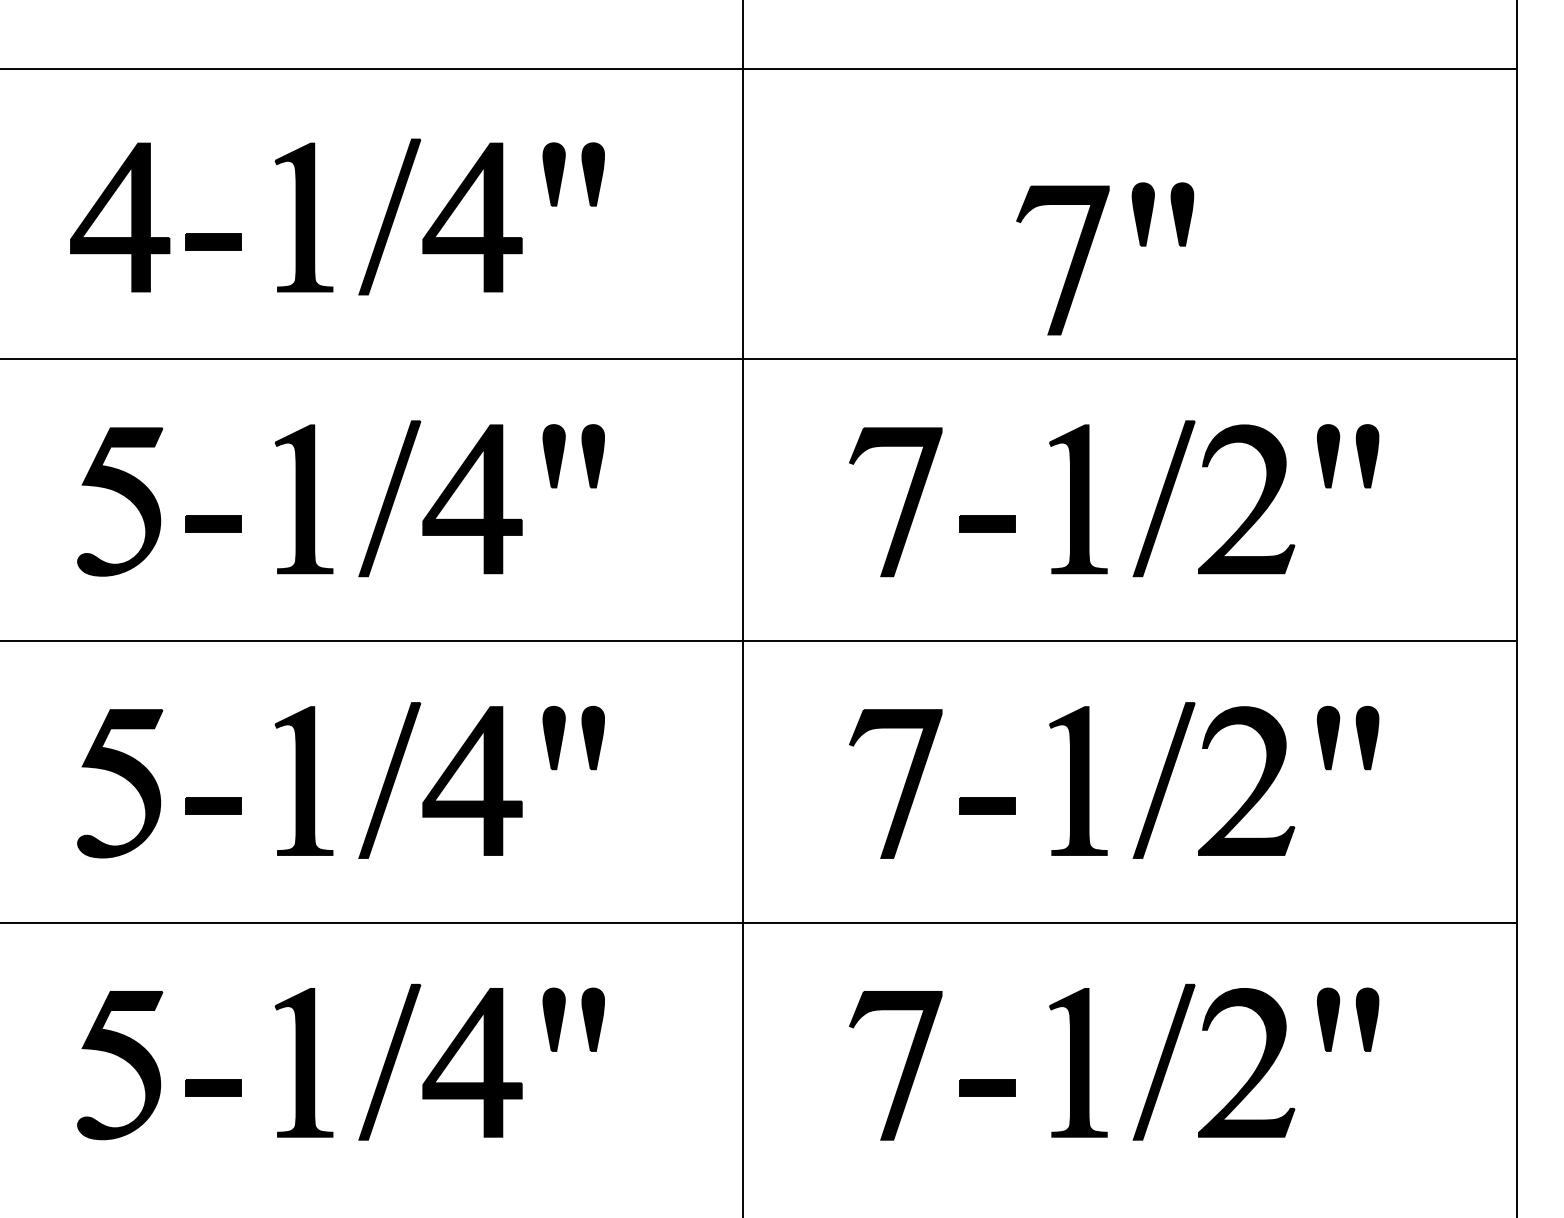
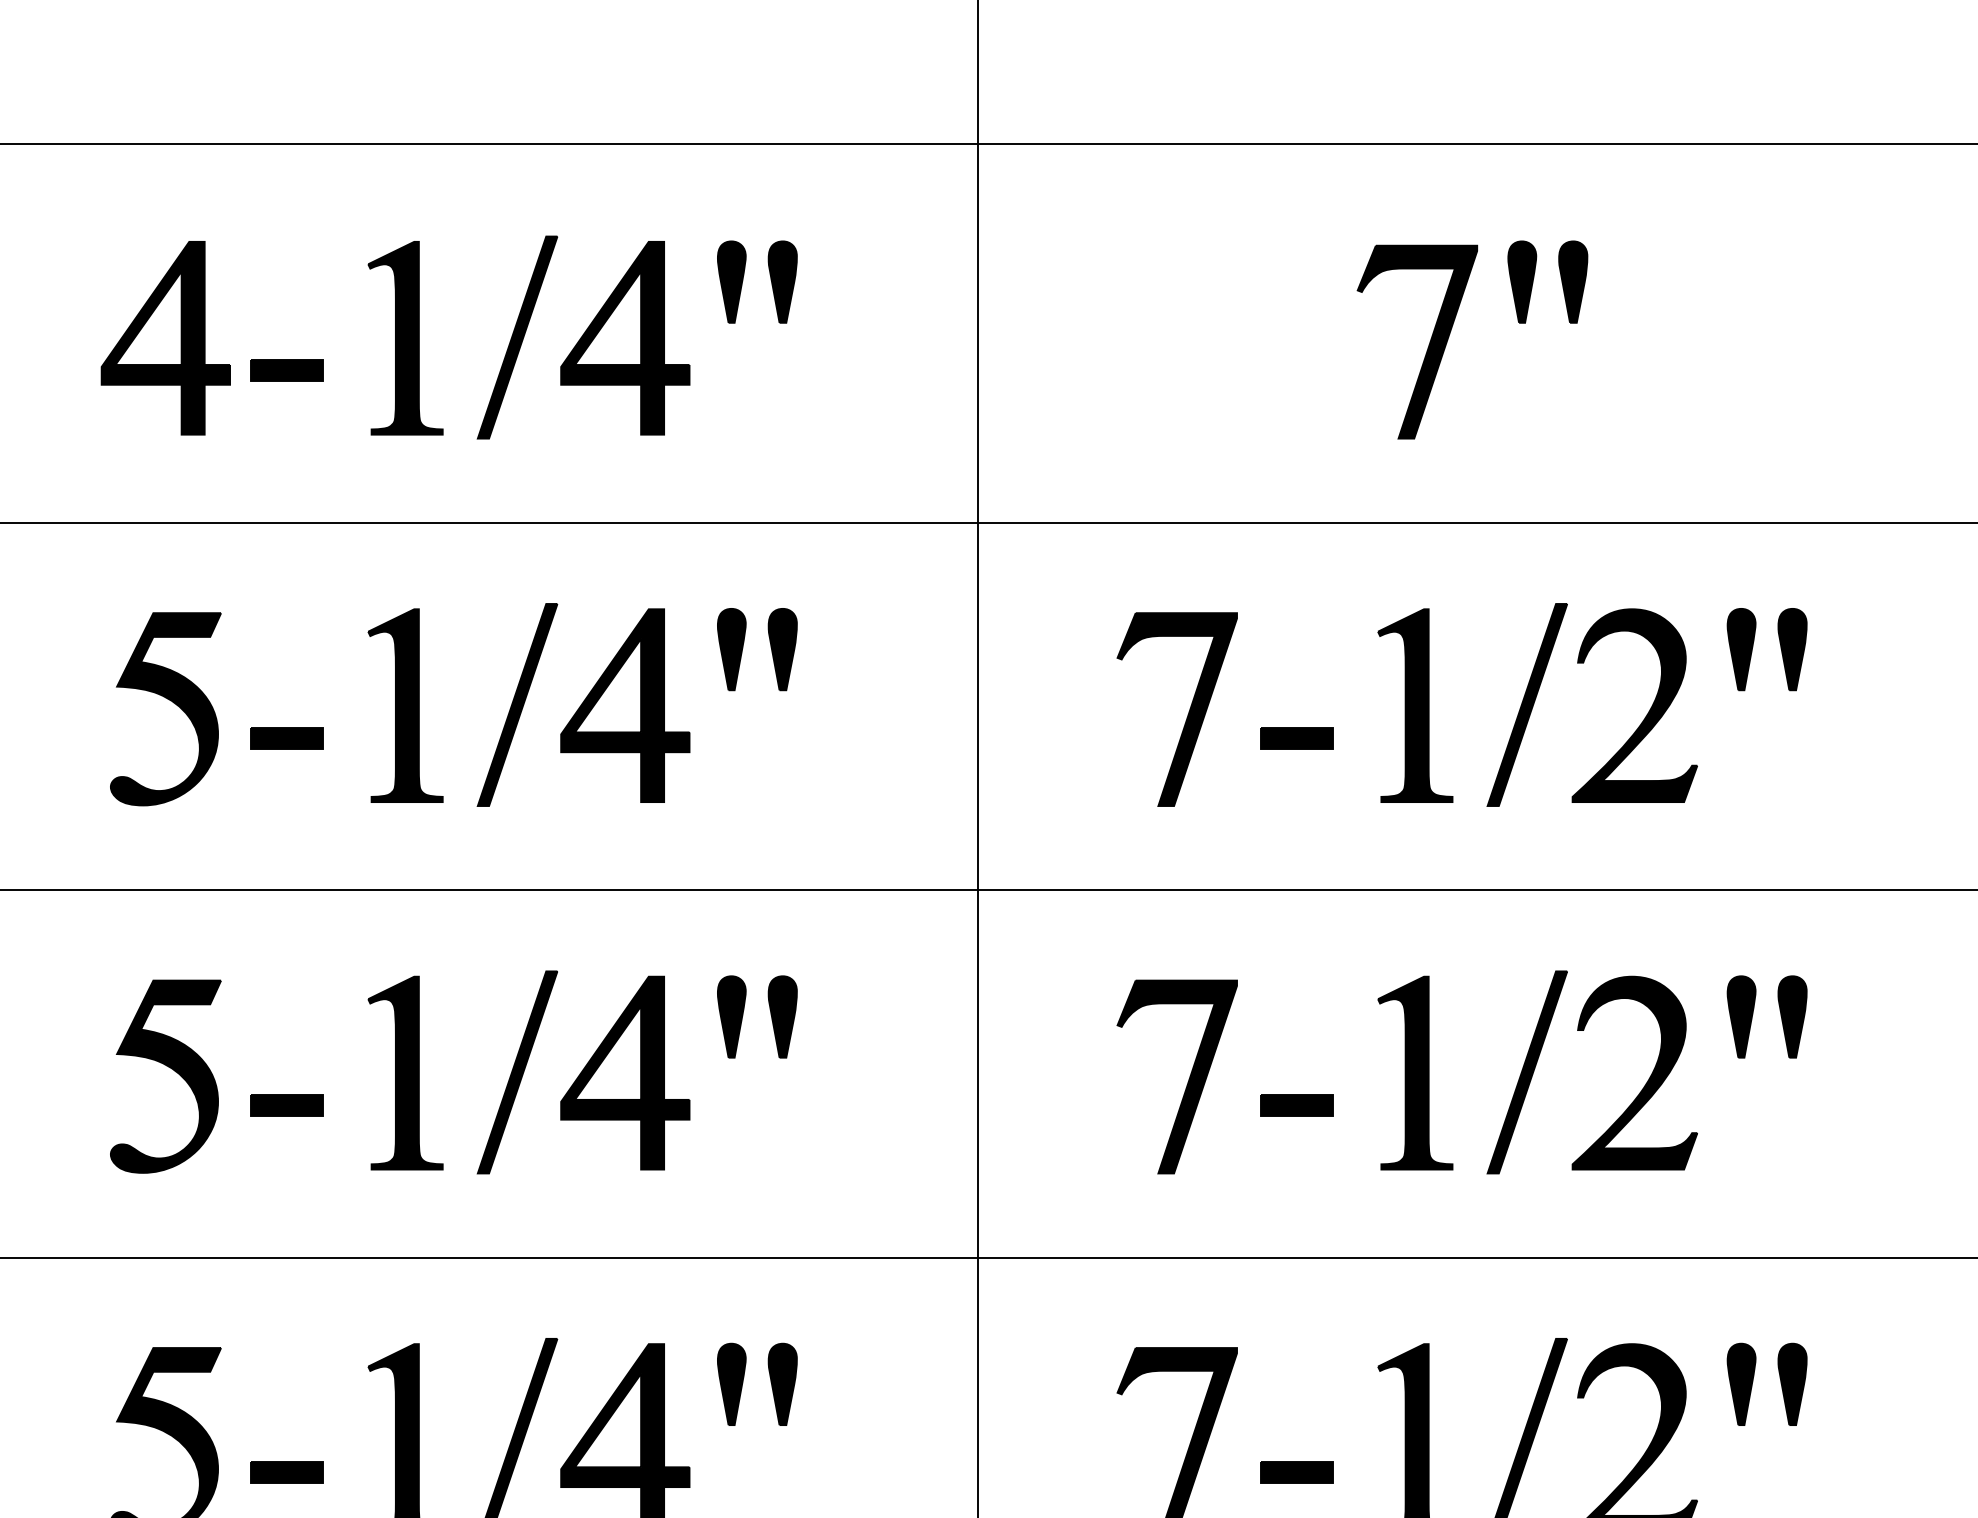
part: (1089, 251) -> (1452, 330), moved

